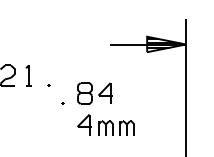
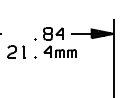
part: (97, 108) -> (55, 42), moved

